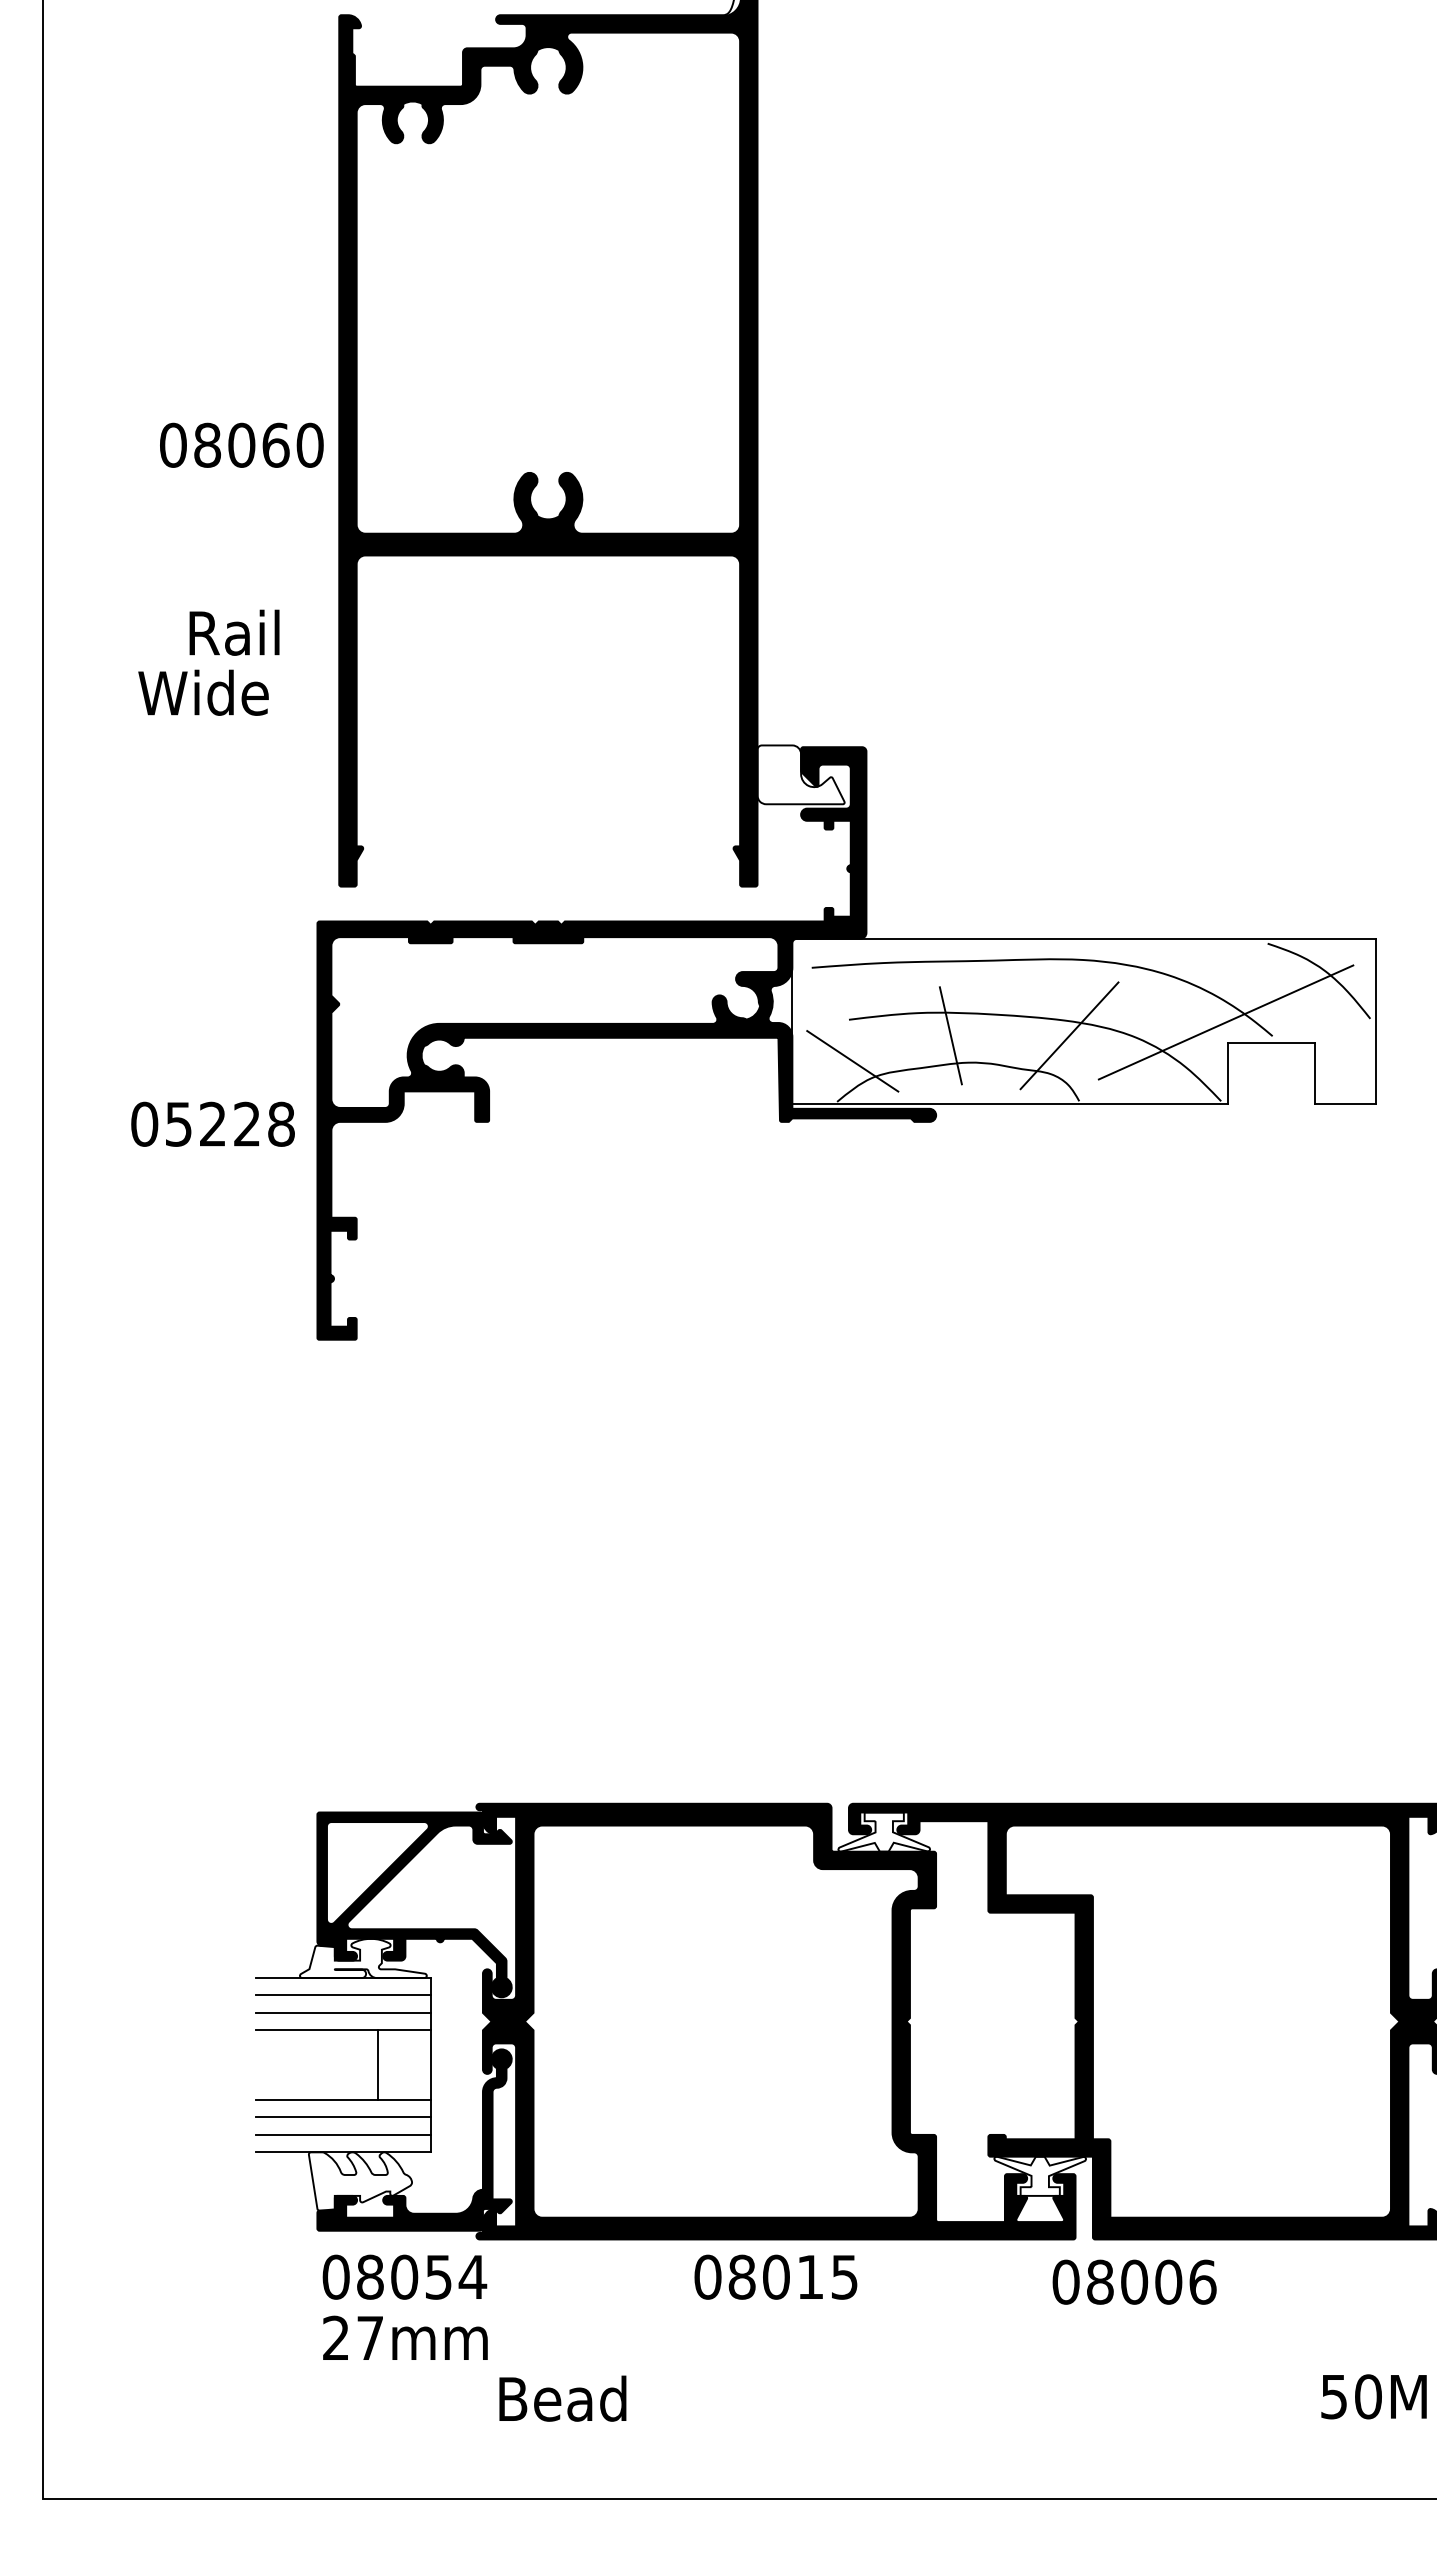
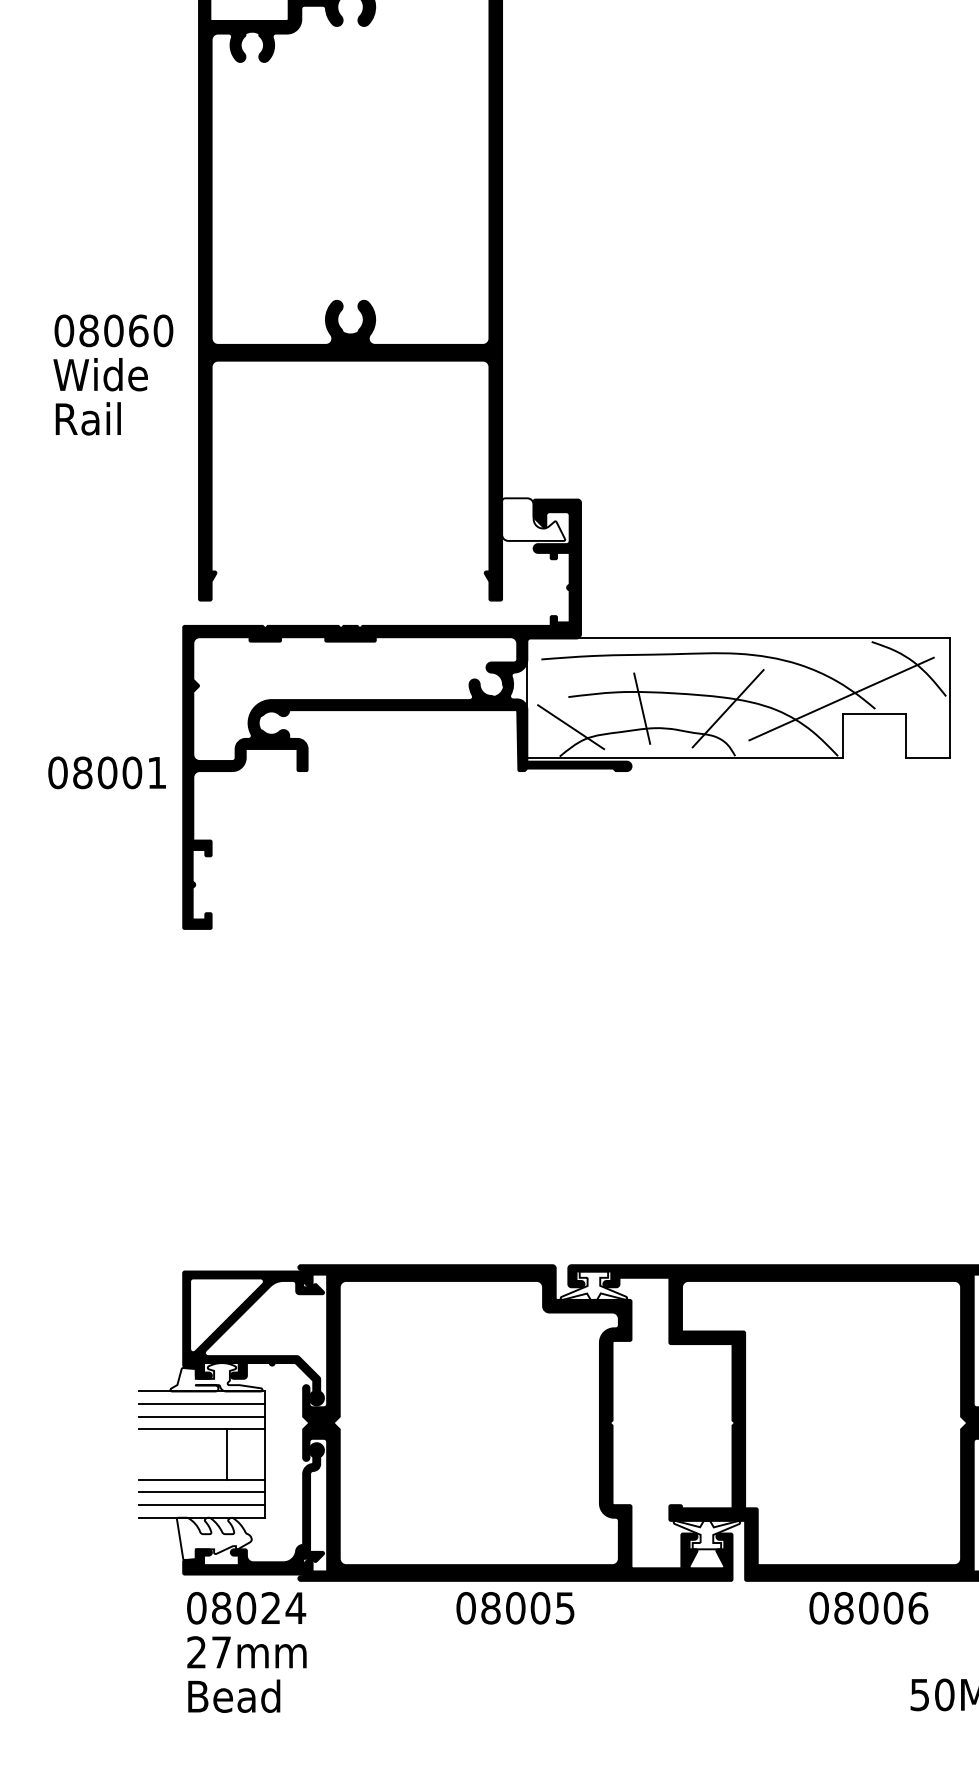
text: (241, 444) -> (113, 330), moved
text: (234, 632) -> (88, 418), moved
text: (203, 692) -> (100, 374), moved
text: (229, 1123) -> (119, 772), 05228 -> 08001
text: (438, 2276) -> (270, 1607), 08054 -> 08024
text: (810, 2276) -> (540, 1607), 08015 -> 08005
text: (1134, 2281) -> (868, 1607), moved
text: (562, 2398) -> (233, 1696), moved

